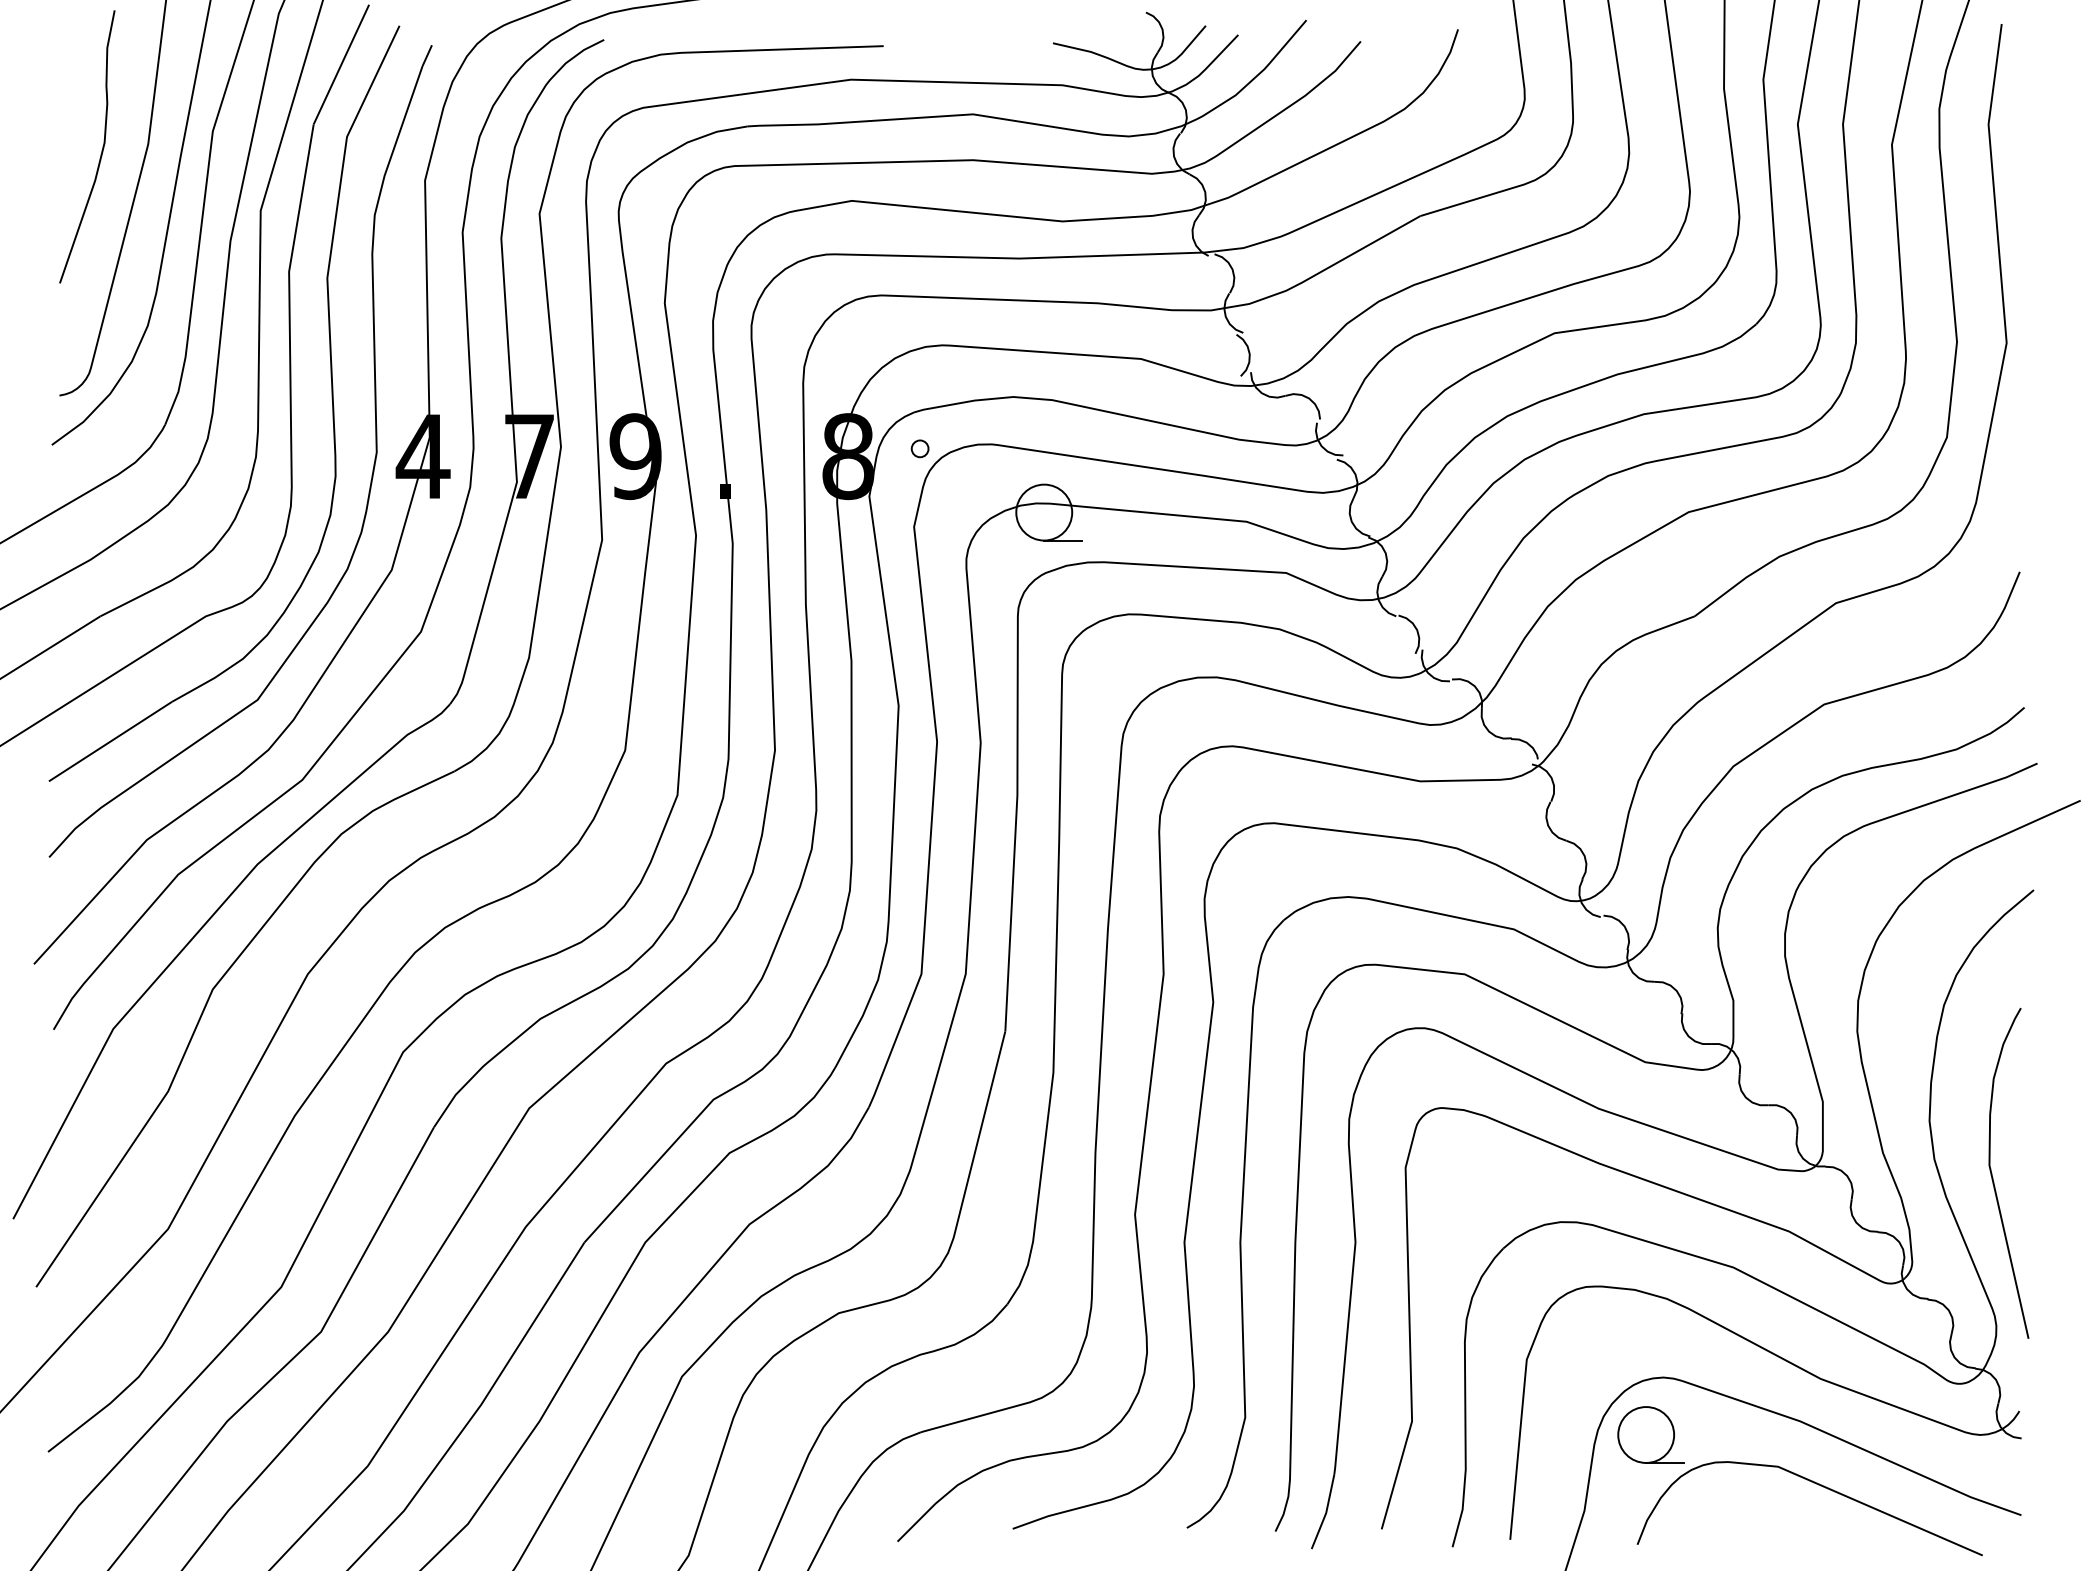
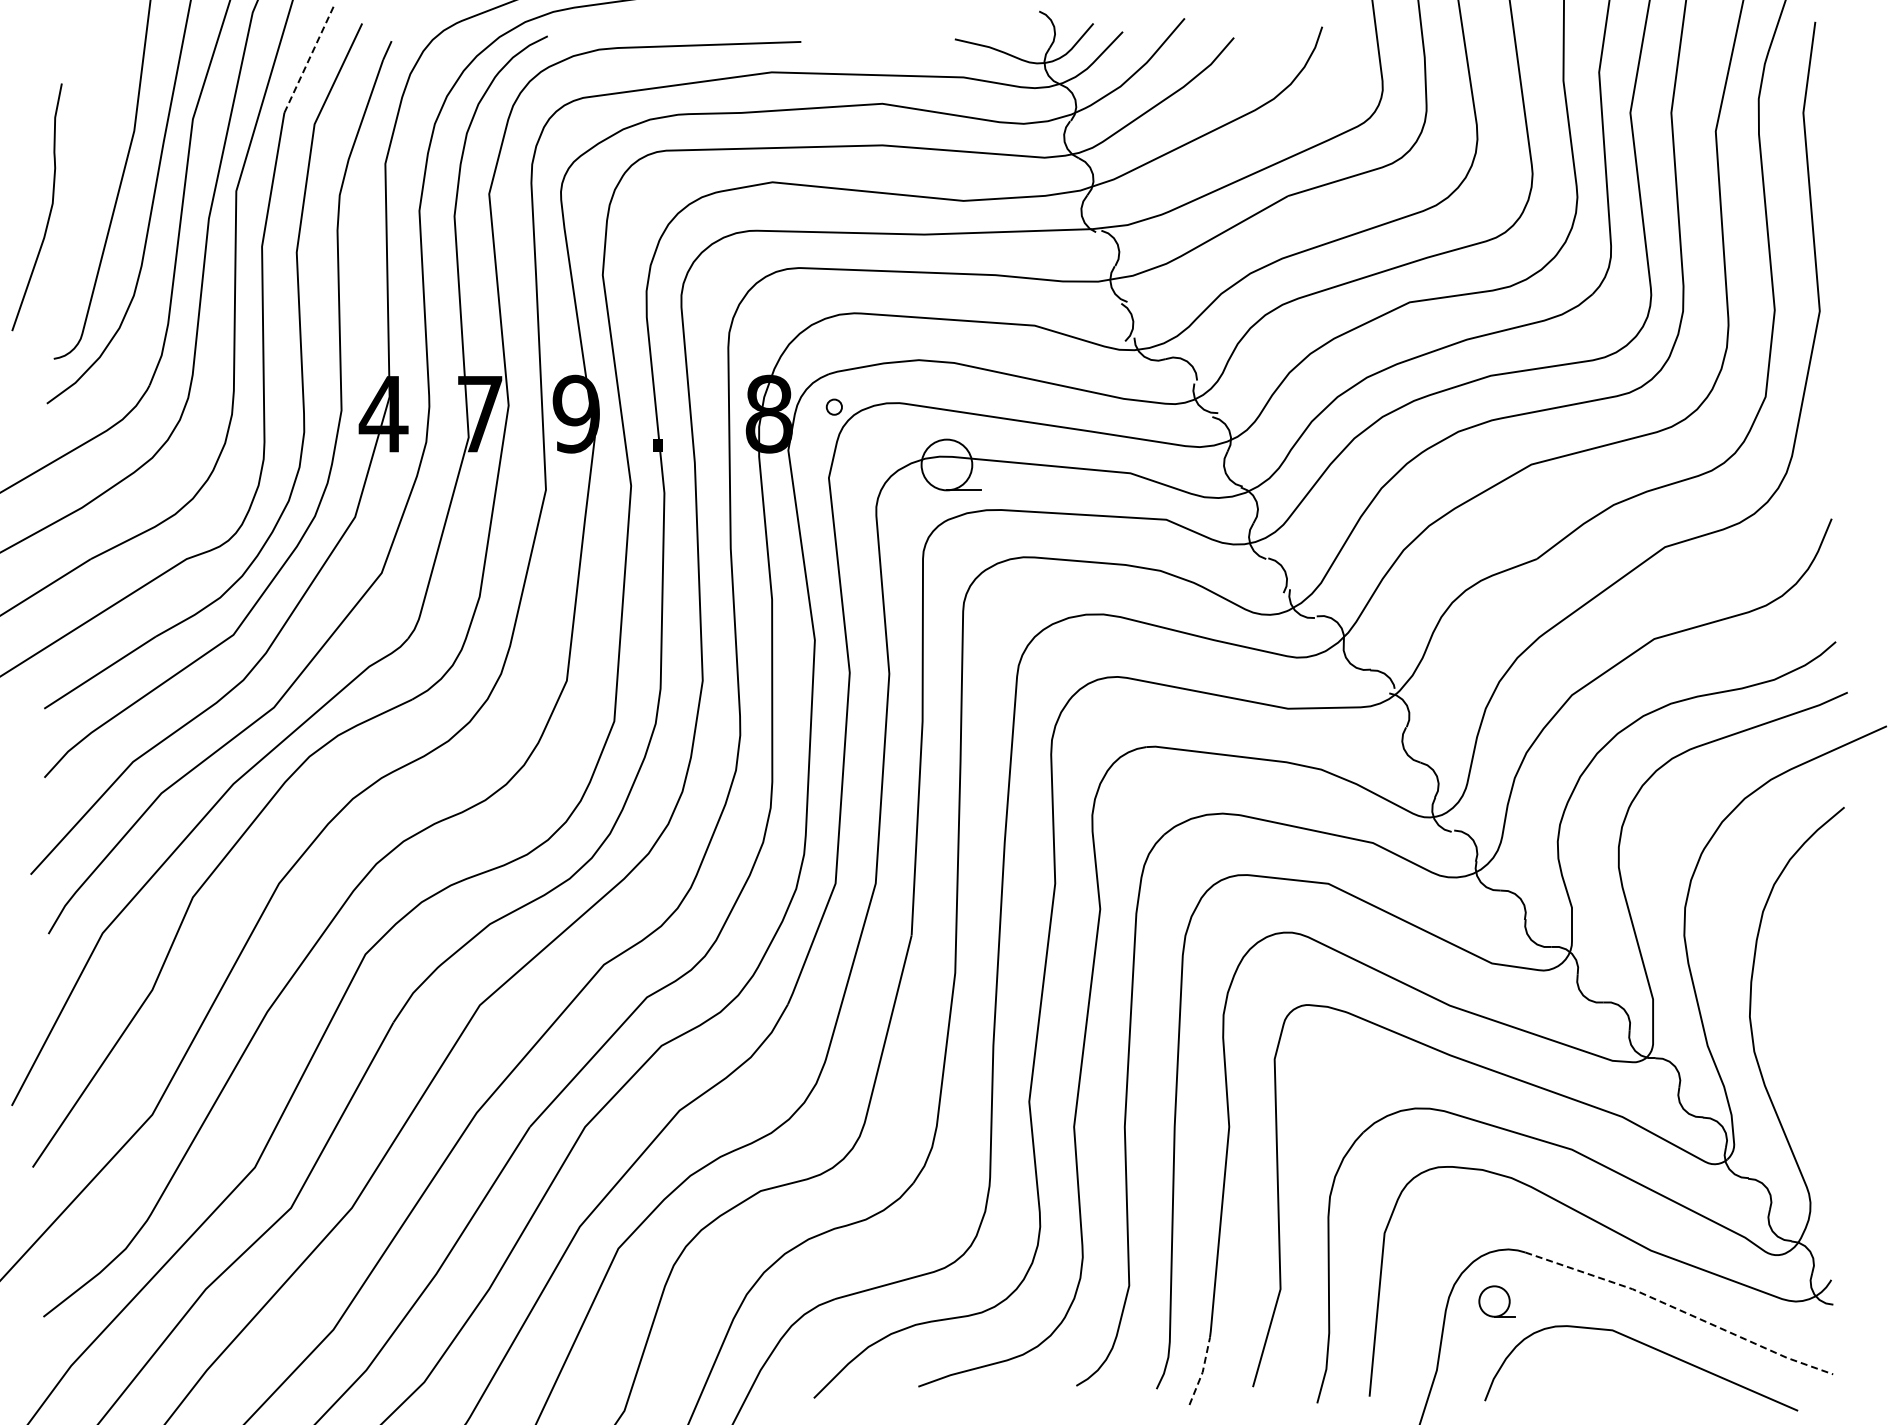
line: (341, 64) -> (309, 58), solid -> dashed
curve: (101, 151) -> (49, 211), moved
curve: (1993, 1175) -> (1807, 1066), removed
part: (1650, 1434) -> (1496, 1301), size x0.6
line: (1853, 1444) -> (1680, 1310), solid -> dashed
line: (1326, 1513) -> (1202, 1372), solid -> dashed

